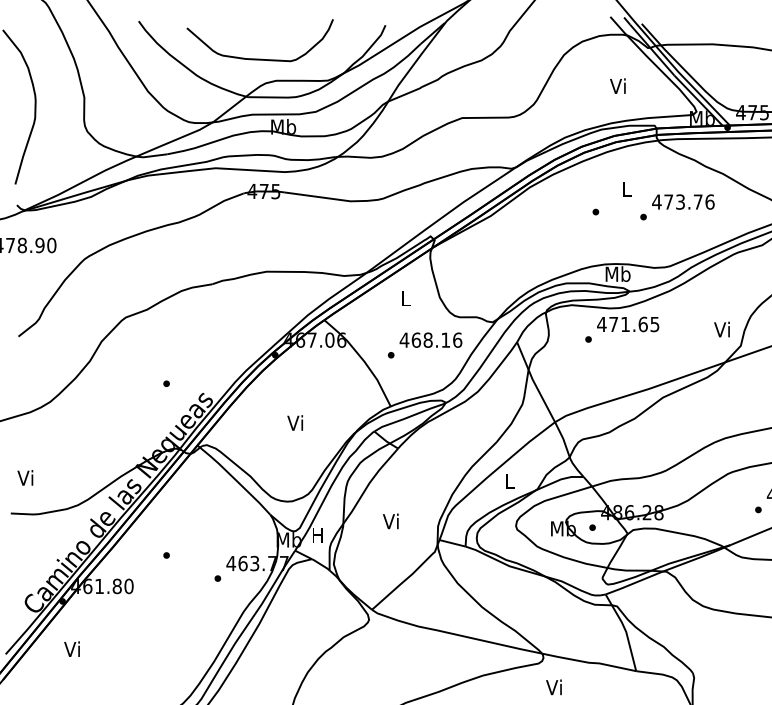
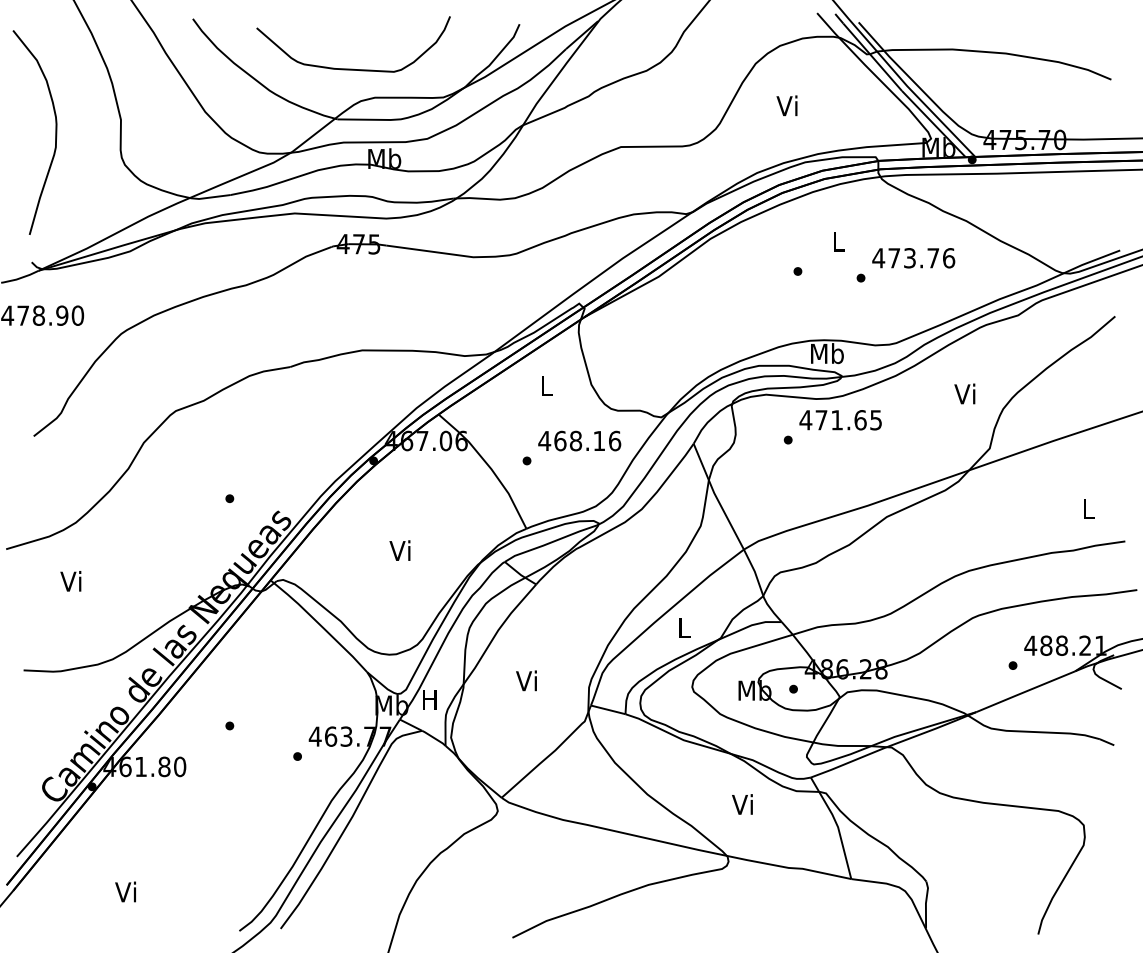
text: (617, 85) -> (786, 105), moved
text: (721, 329) -> (964, 393), moved
text: (25, 478) -> (70, 581), moved
text: (71, 648) -> (125, 891), moved
text: (554, 687) -> (742, 804), moved

